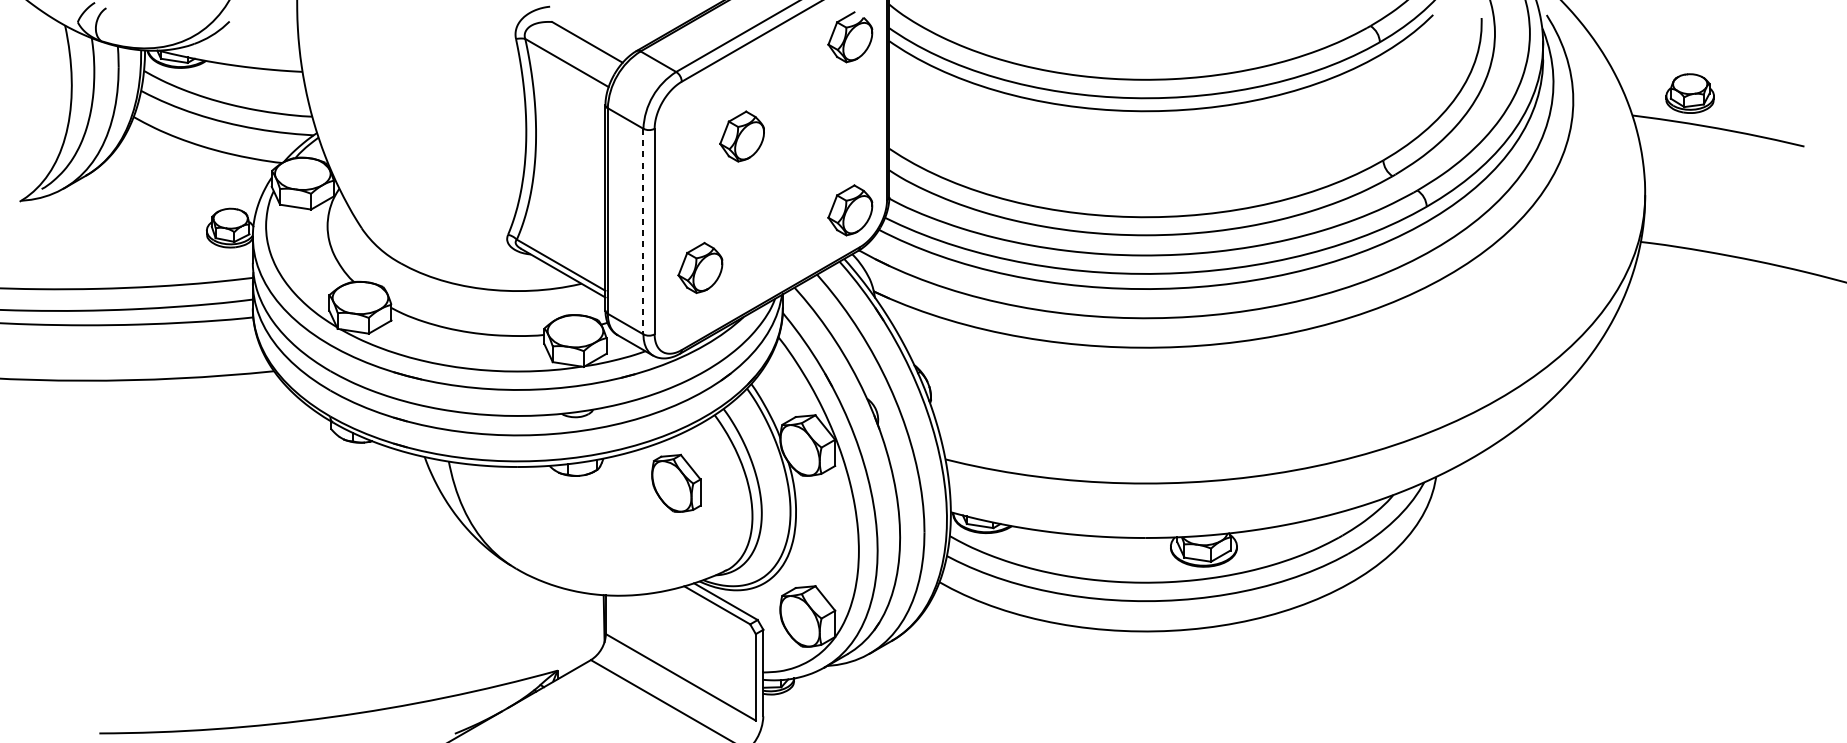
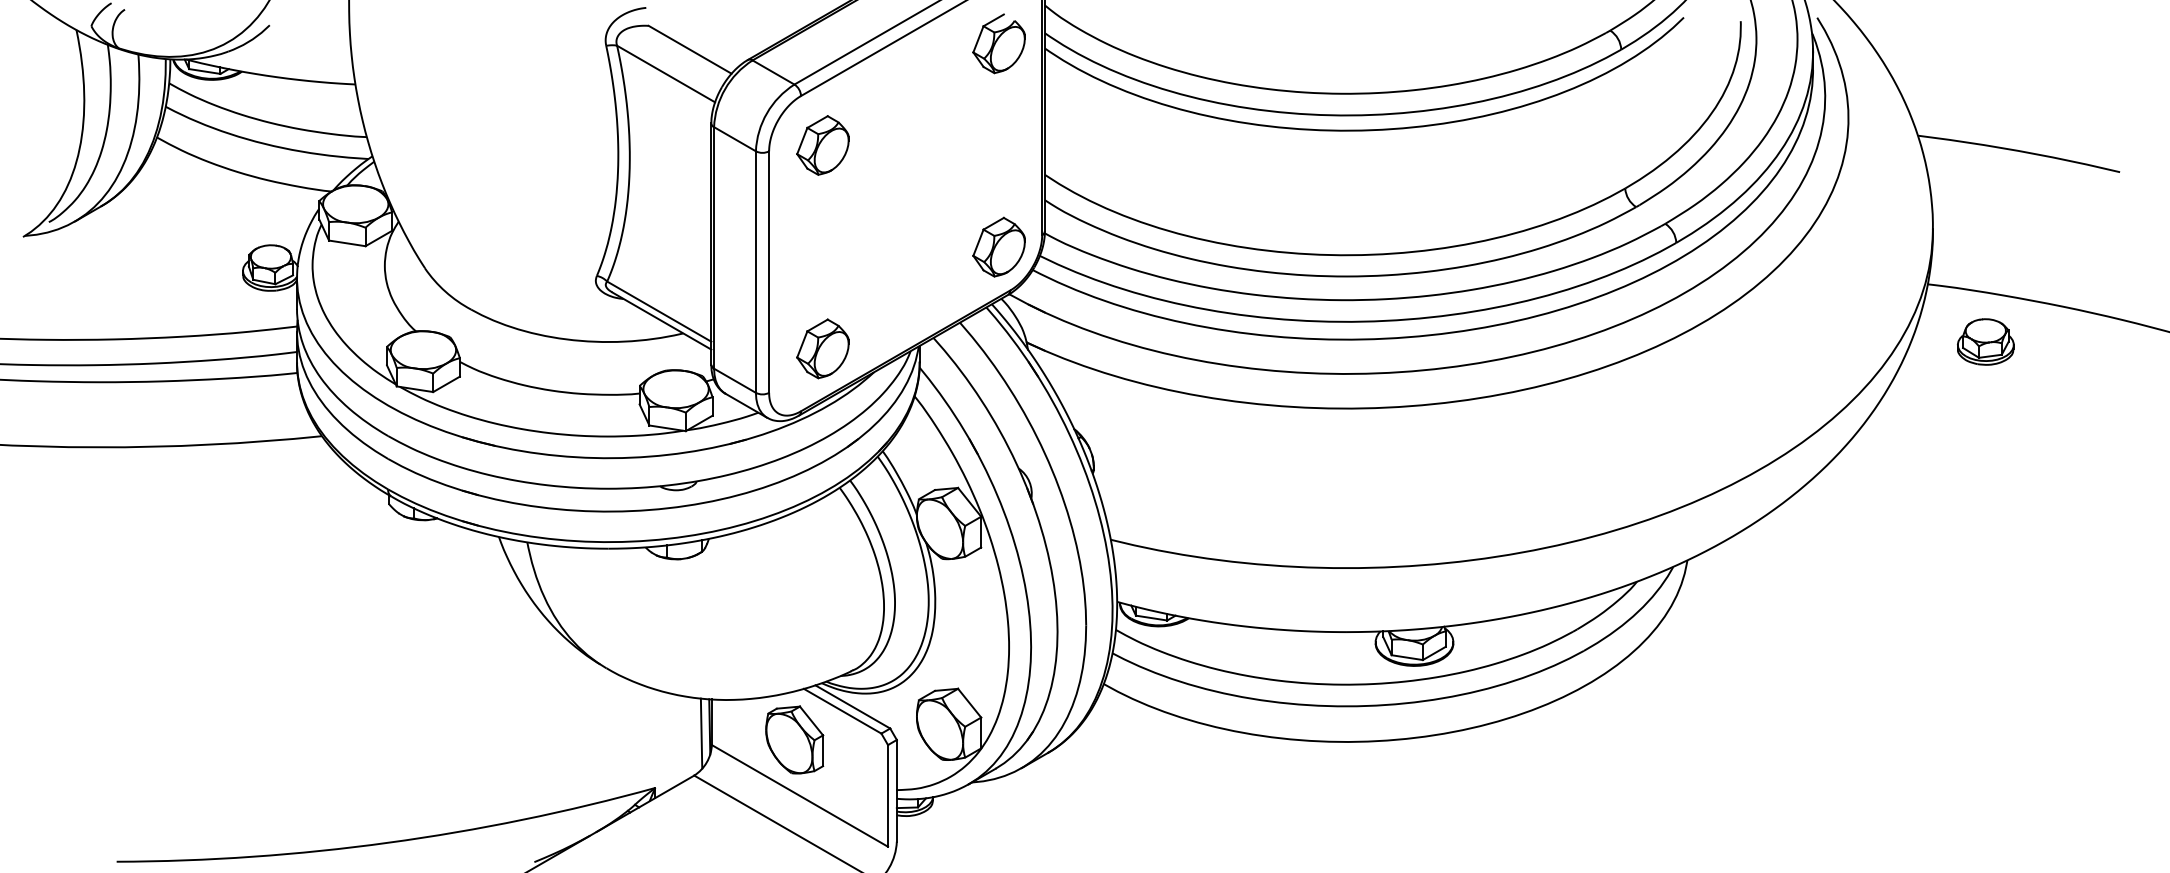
part: (1689, 93) -> (1985, 341), moved
part: (741, 136) -> (822, 145), moved
line: (643, 231) -> (755, 272), dashed -> solid
part: (700, 267) -> (822, 348), moved
part: (676, 482) -> (794, 739), moved
line: (597, 624) -> (701, 733), added

